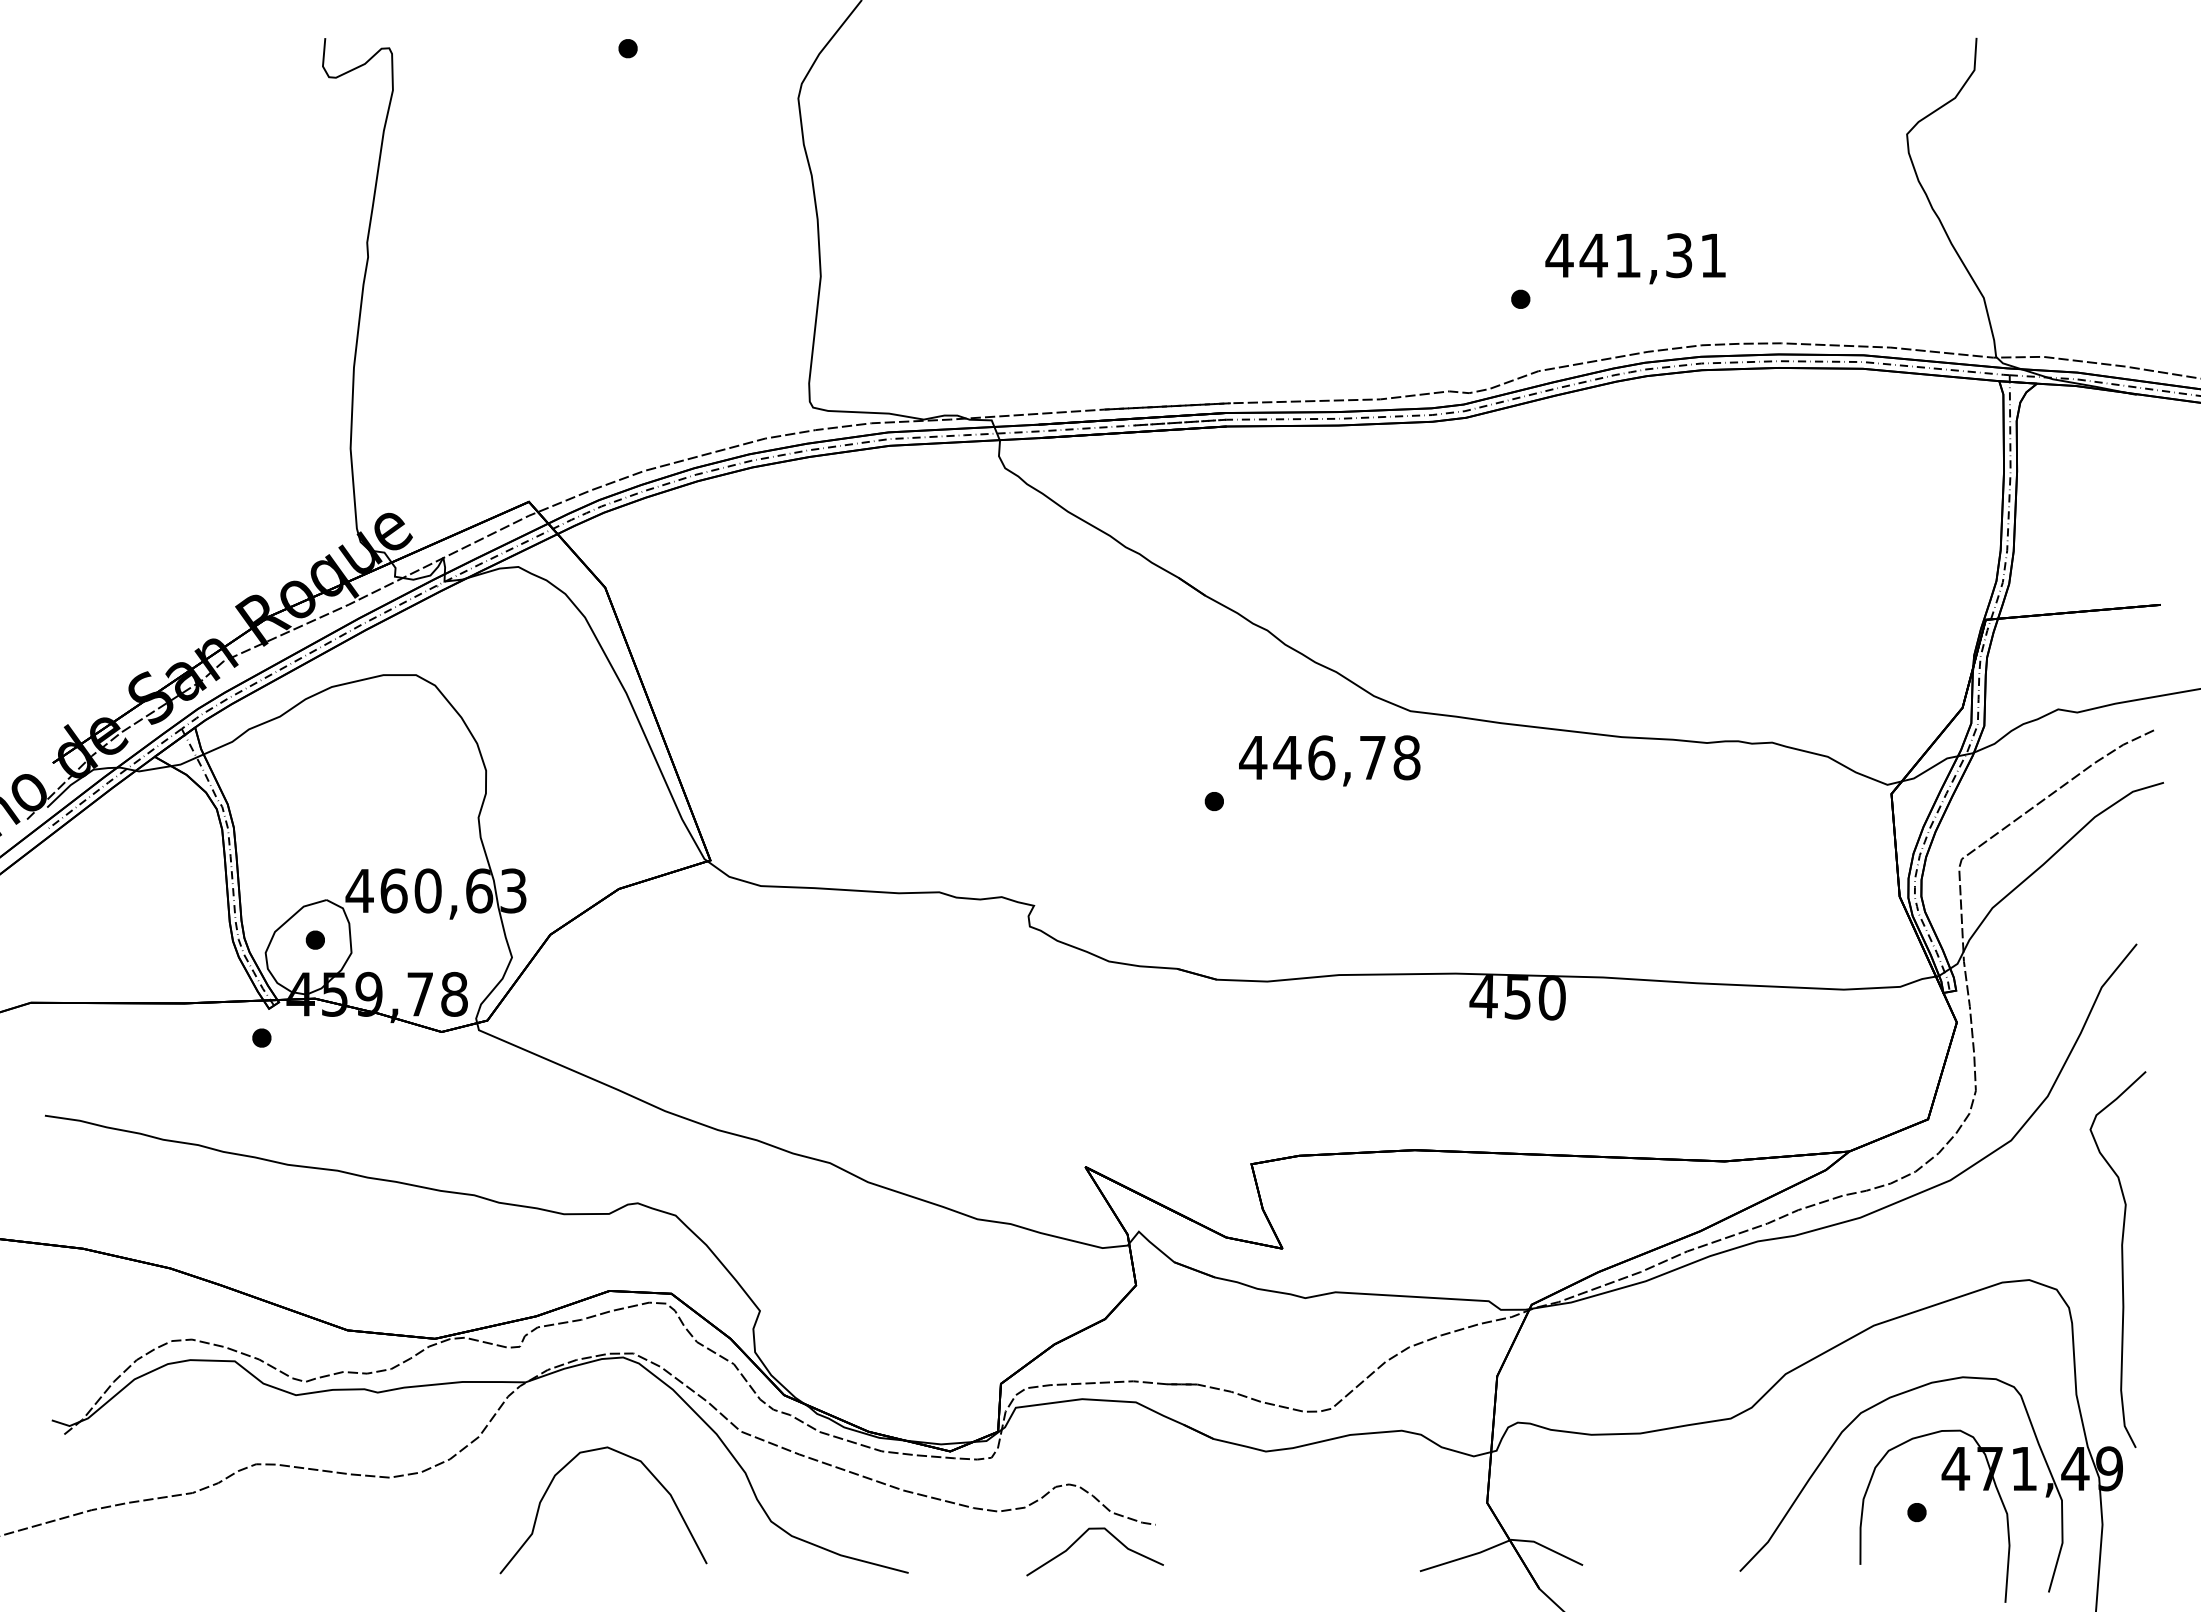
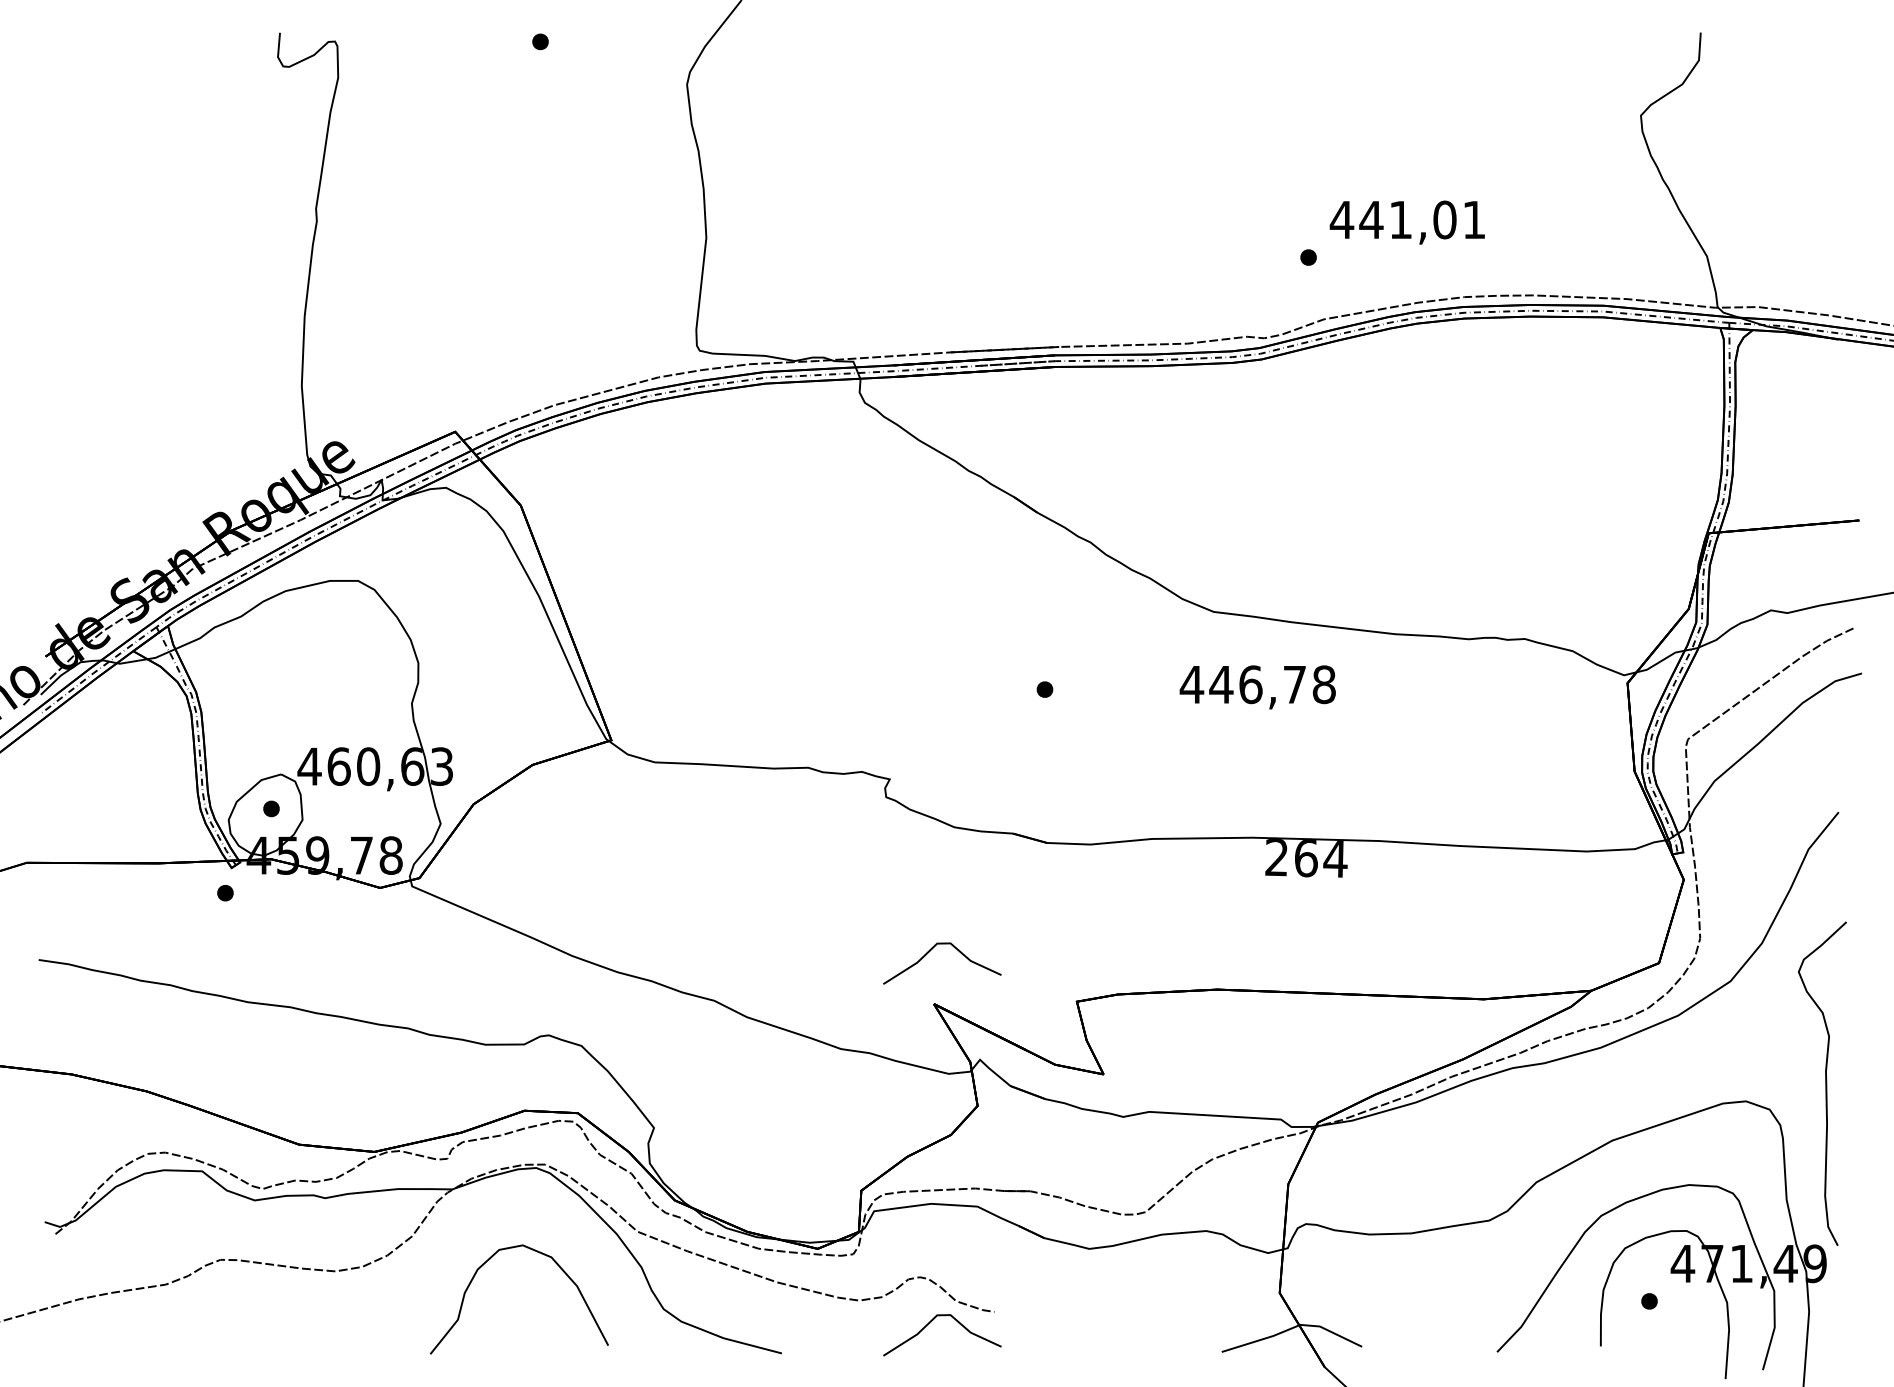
text: (1678, 255) -> (1444, 219), 441,31 -> 441,01
text: (1329, 760) -> (1257, 687), moved
text: (1517, 996) -> (1305, 857), 450 -> 264
curve: (1081, 1105) -> (930, 951), added

